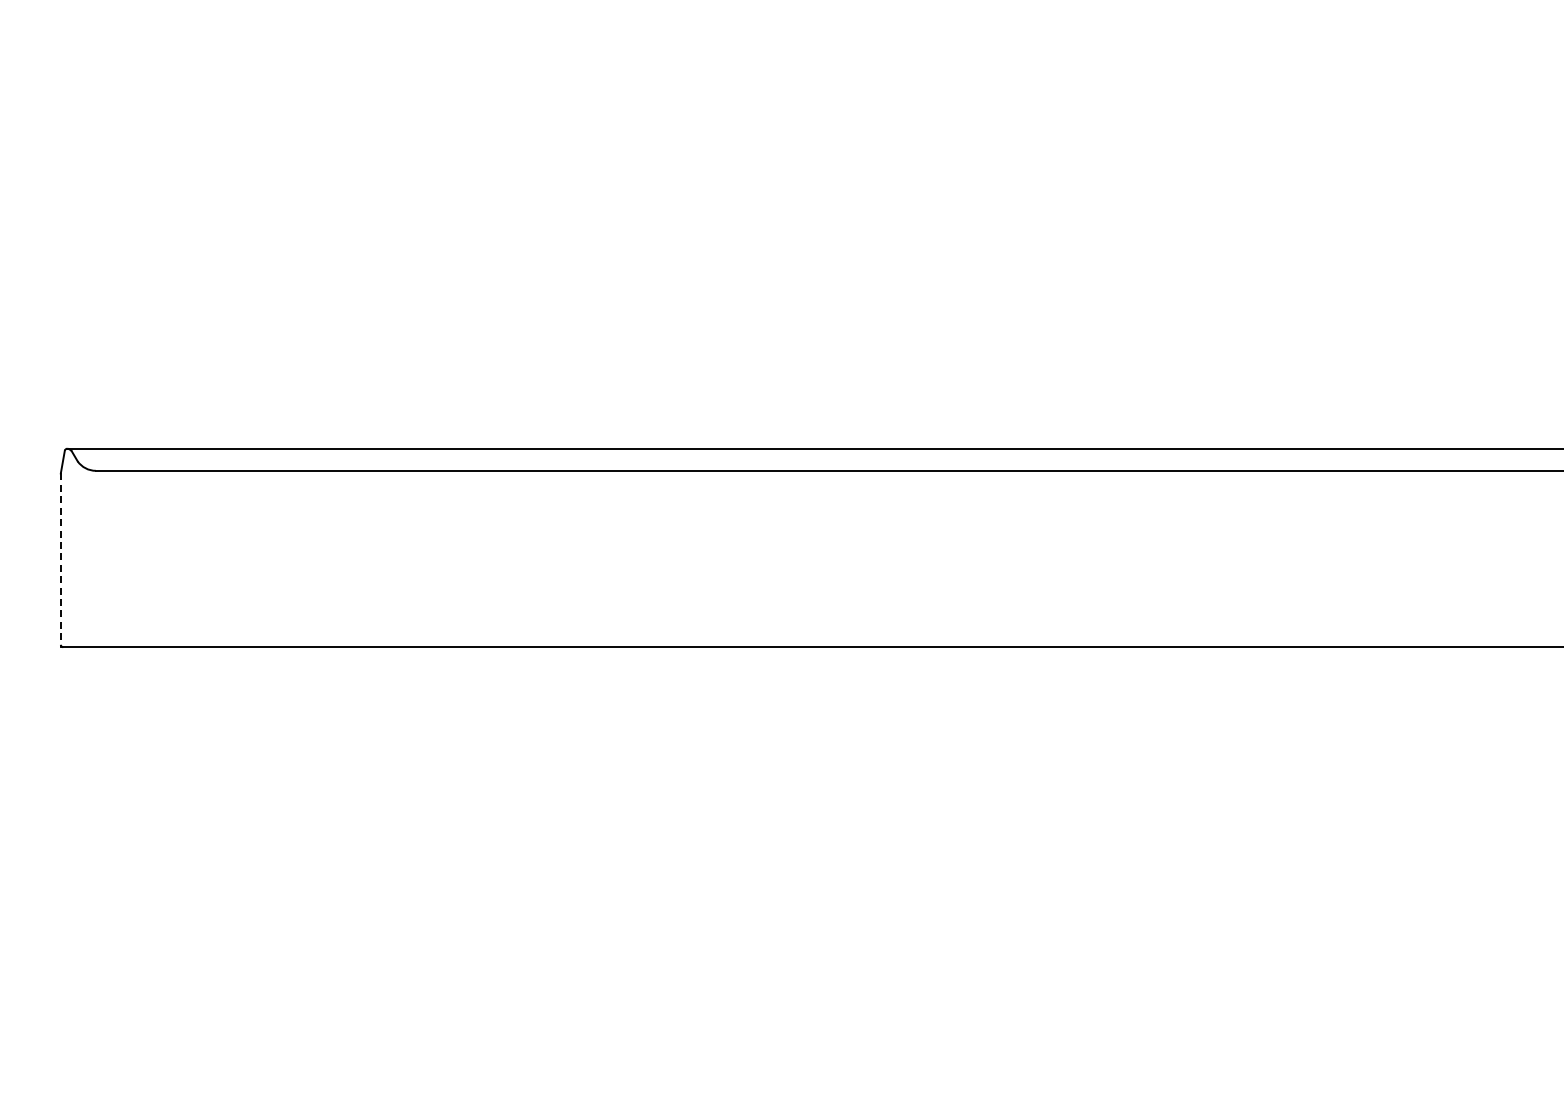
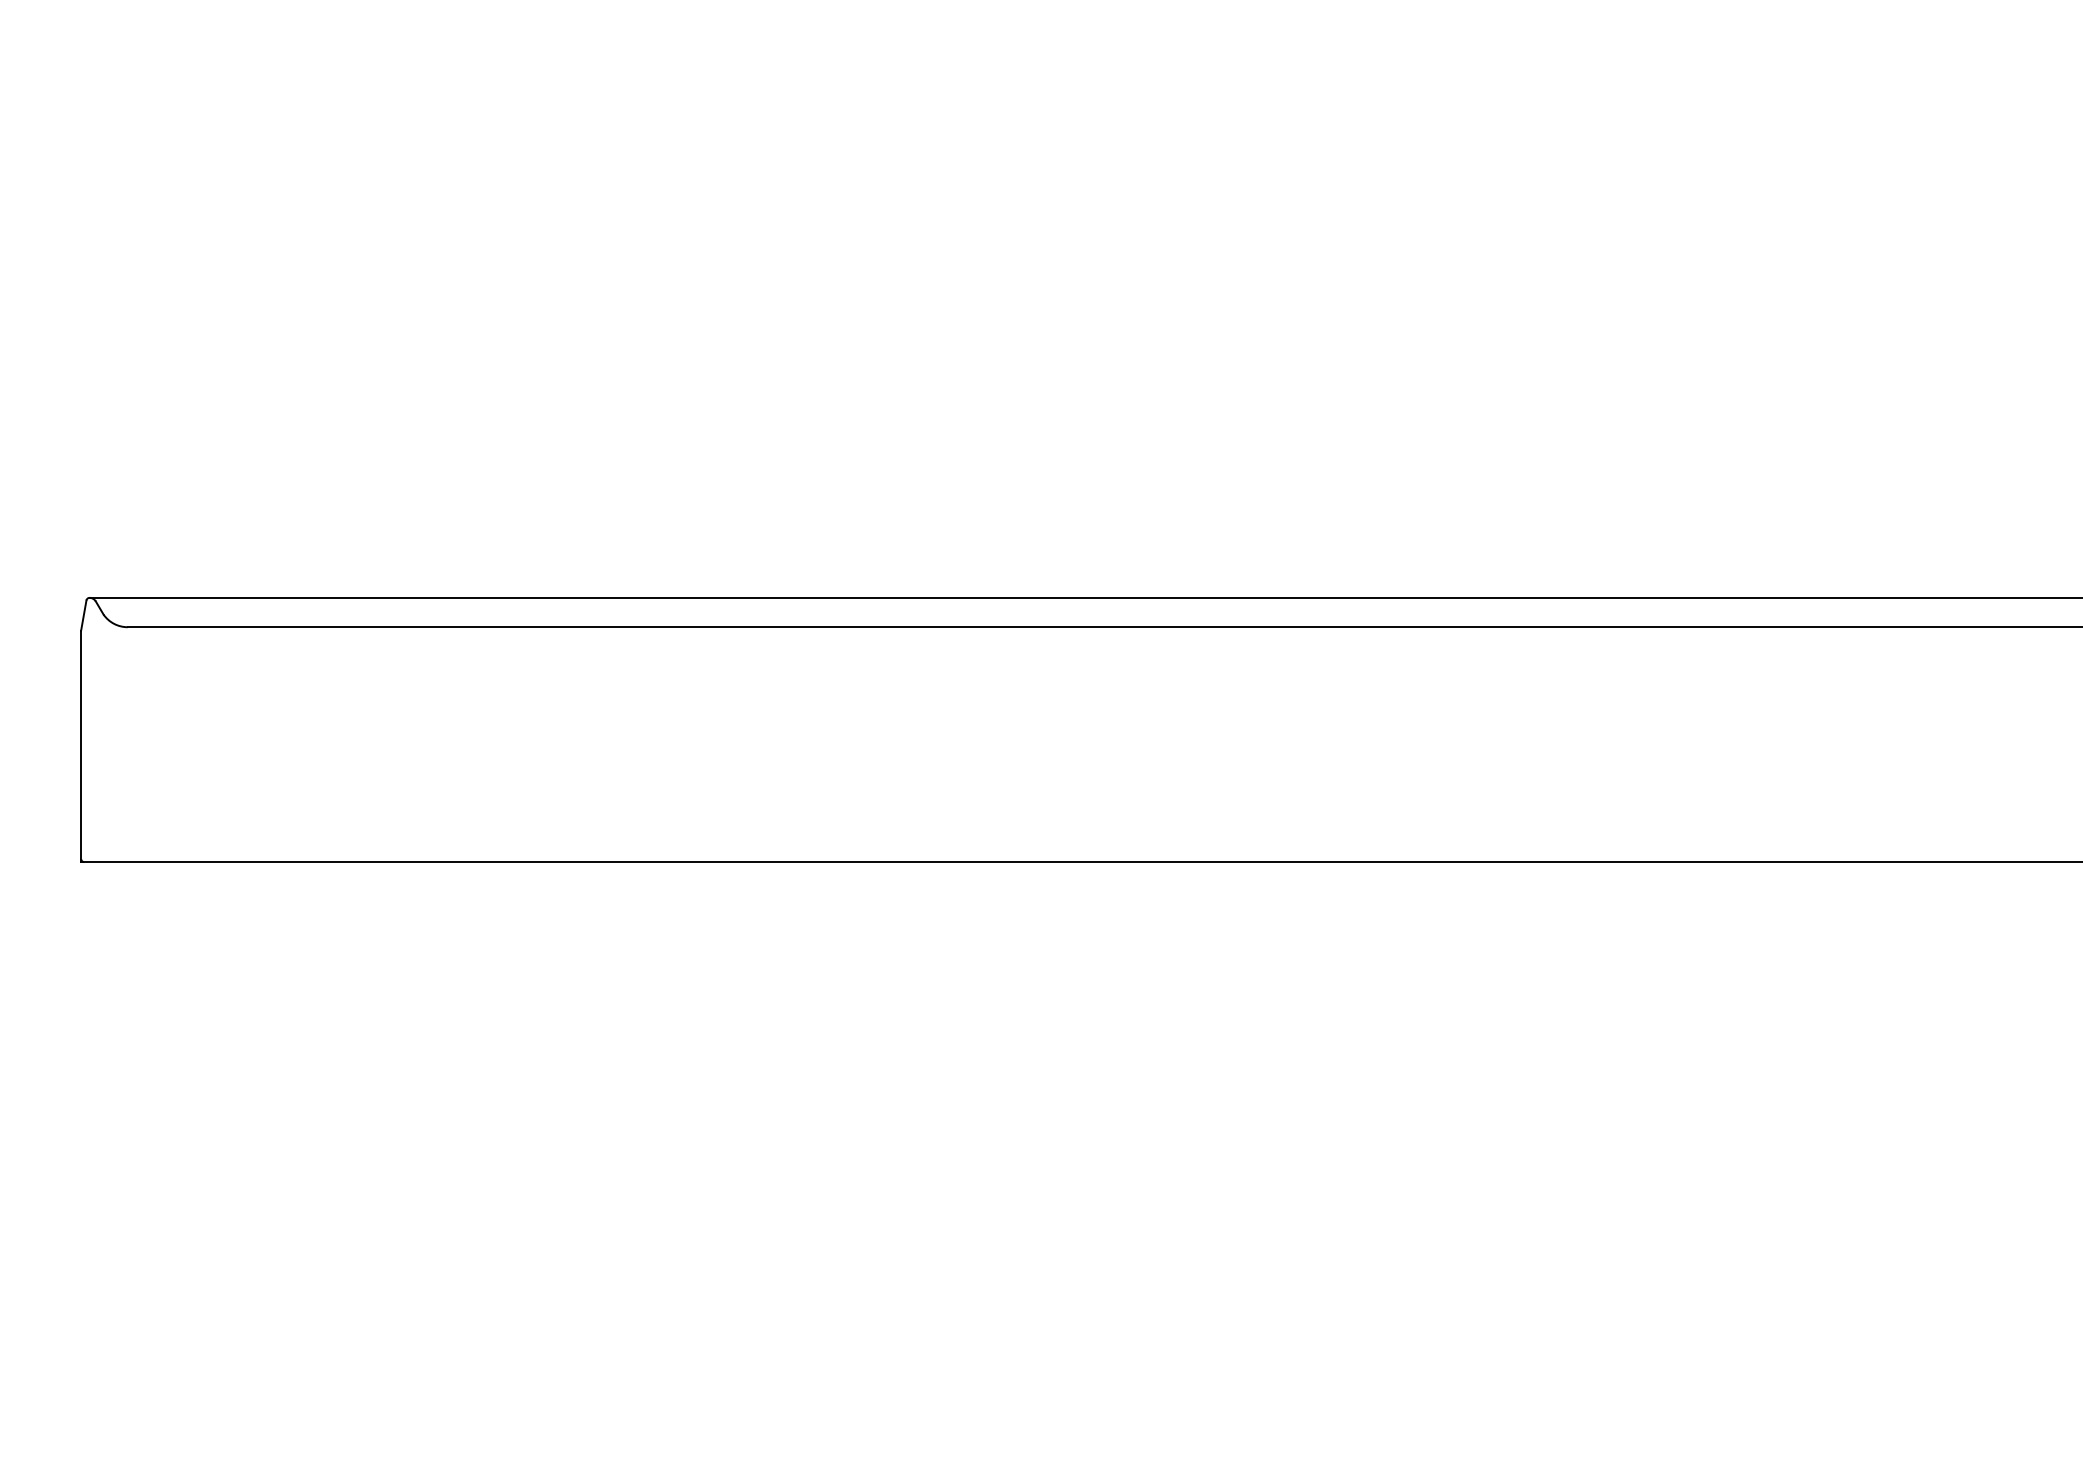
line: (60, 560) -> (80, 746), dashed -> solid

